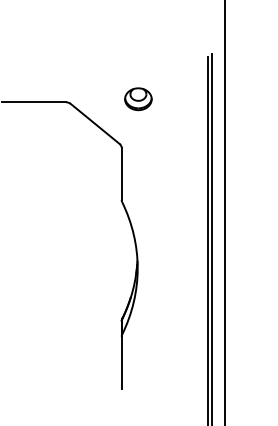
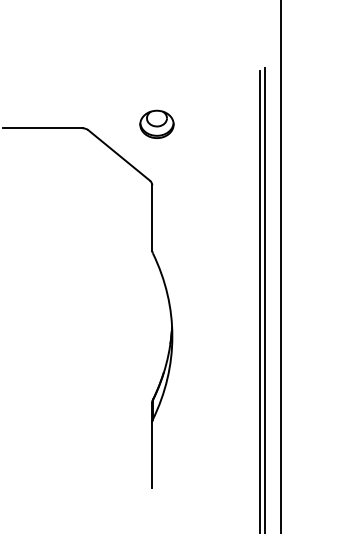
part: (138, 99) -> (157, 124), moved

